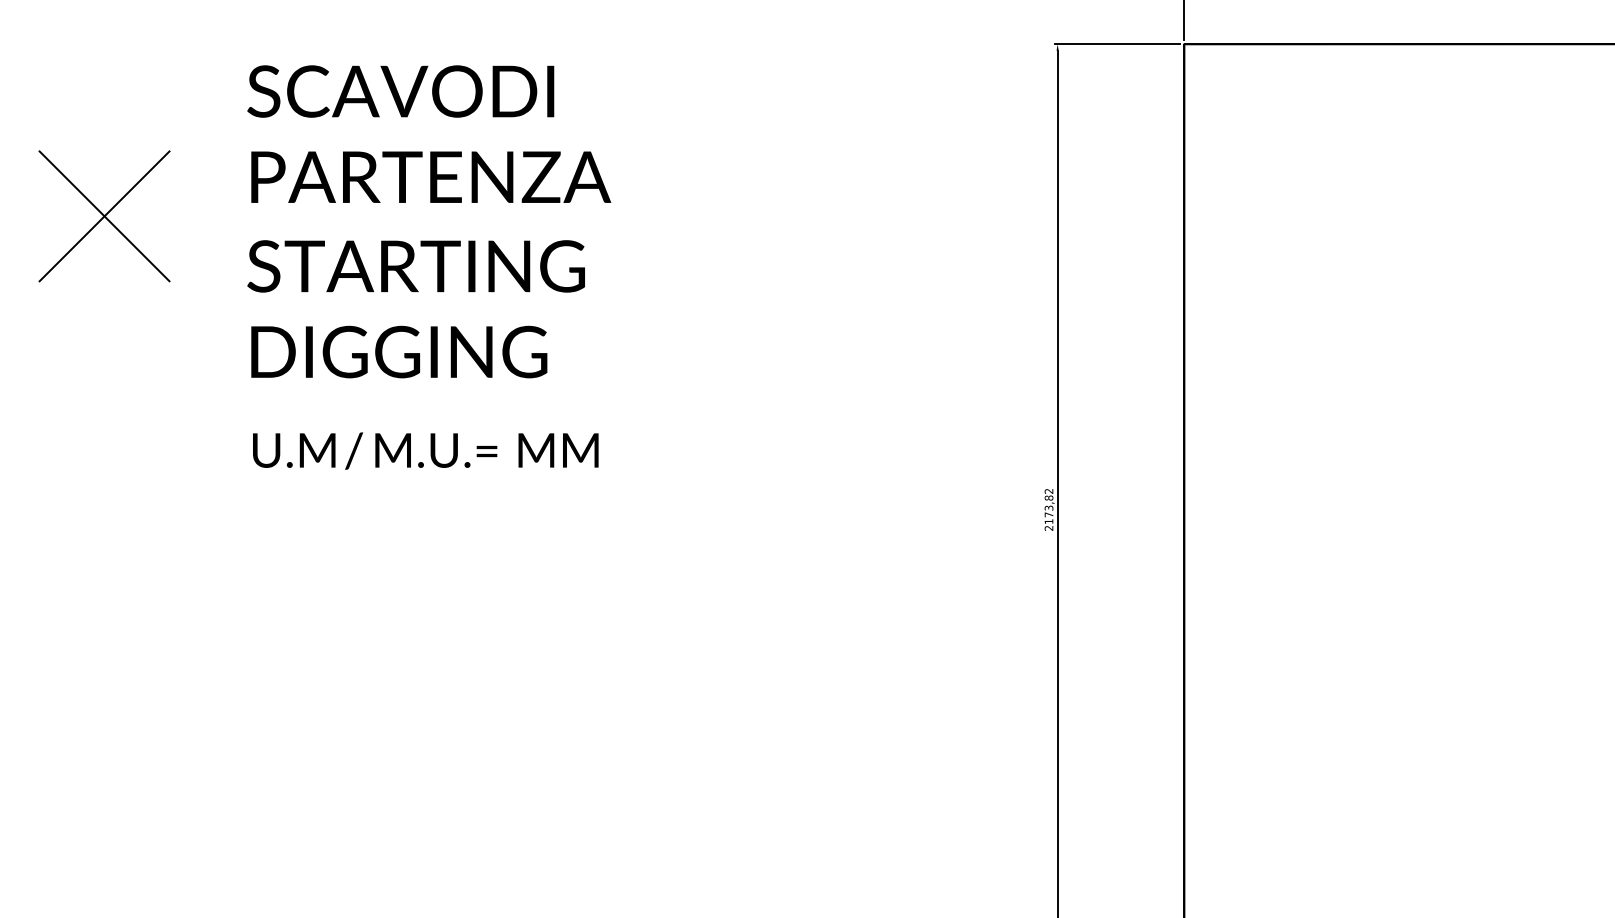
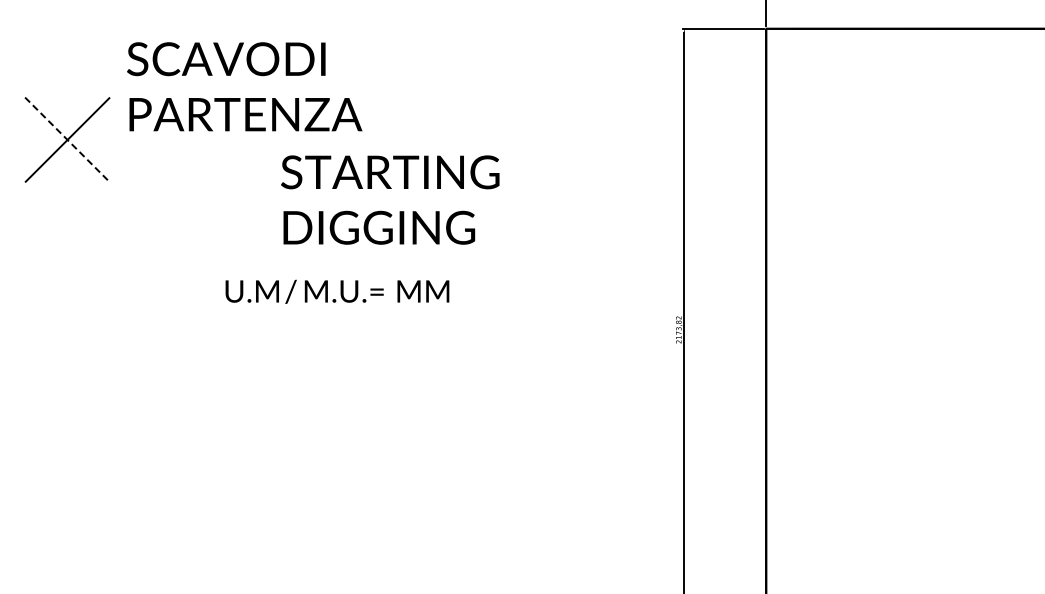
text: (428, 133) -> (244, 86), moved
line: (104, 217) -> (67, 140), solid -> dashed
text: (416, 308) -> (390, 199), moved
text: (425, 450) -> (337, 291), moved

